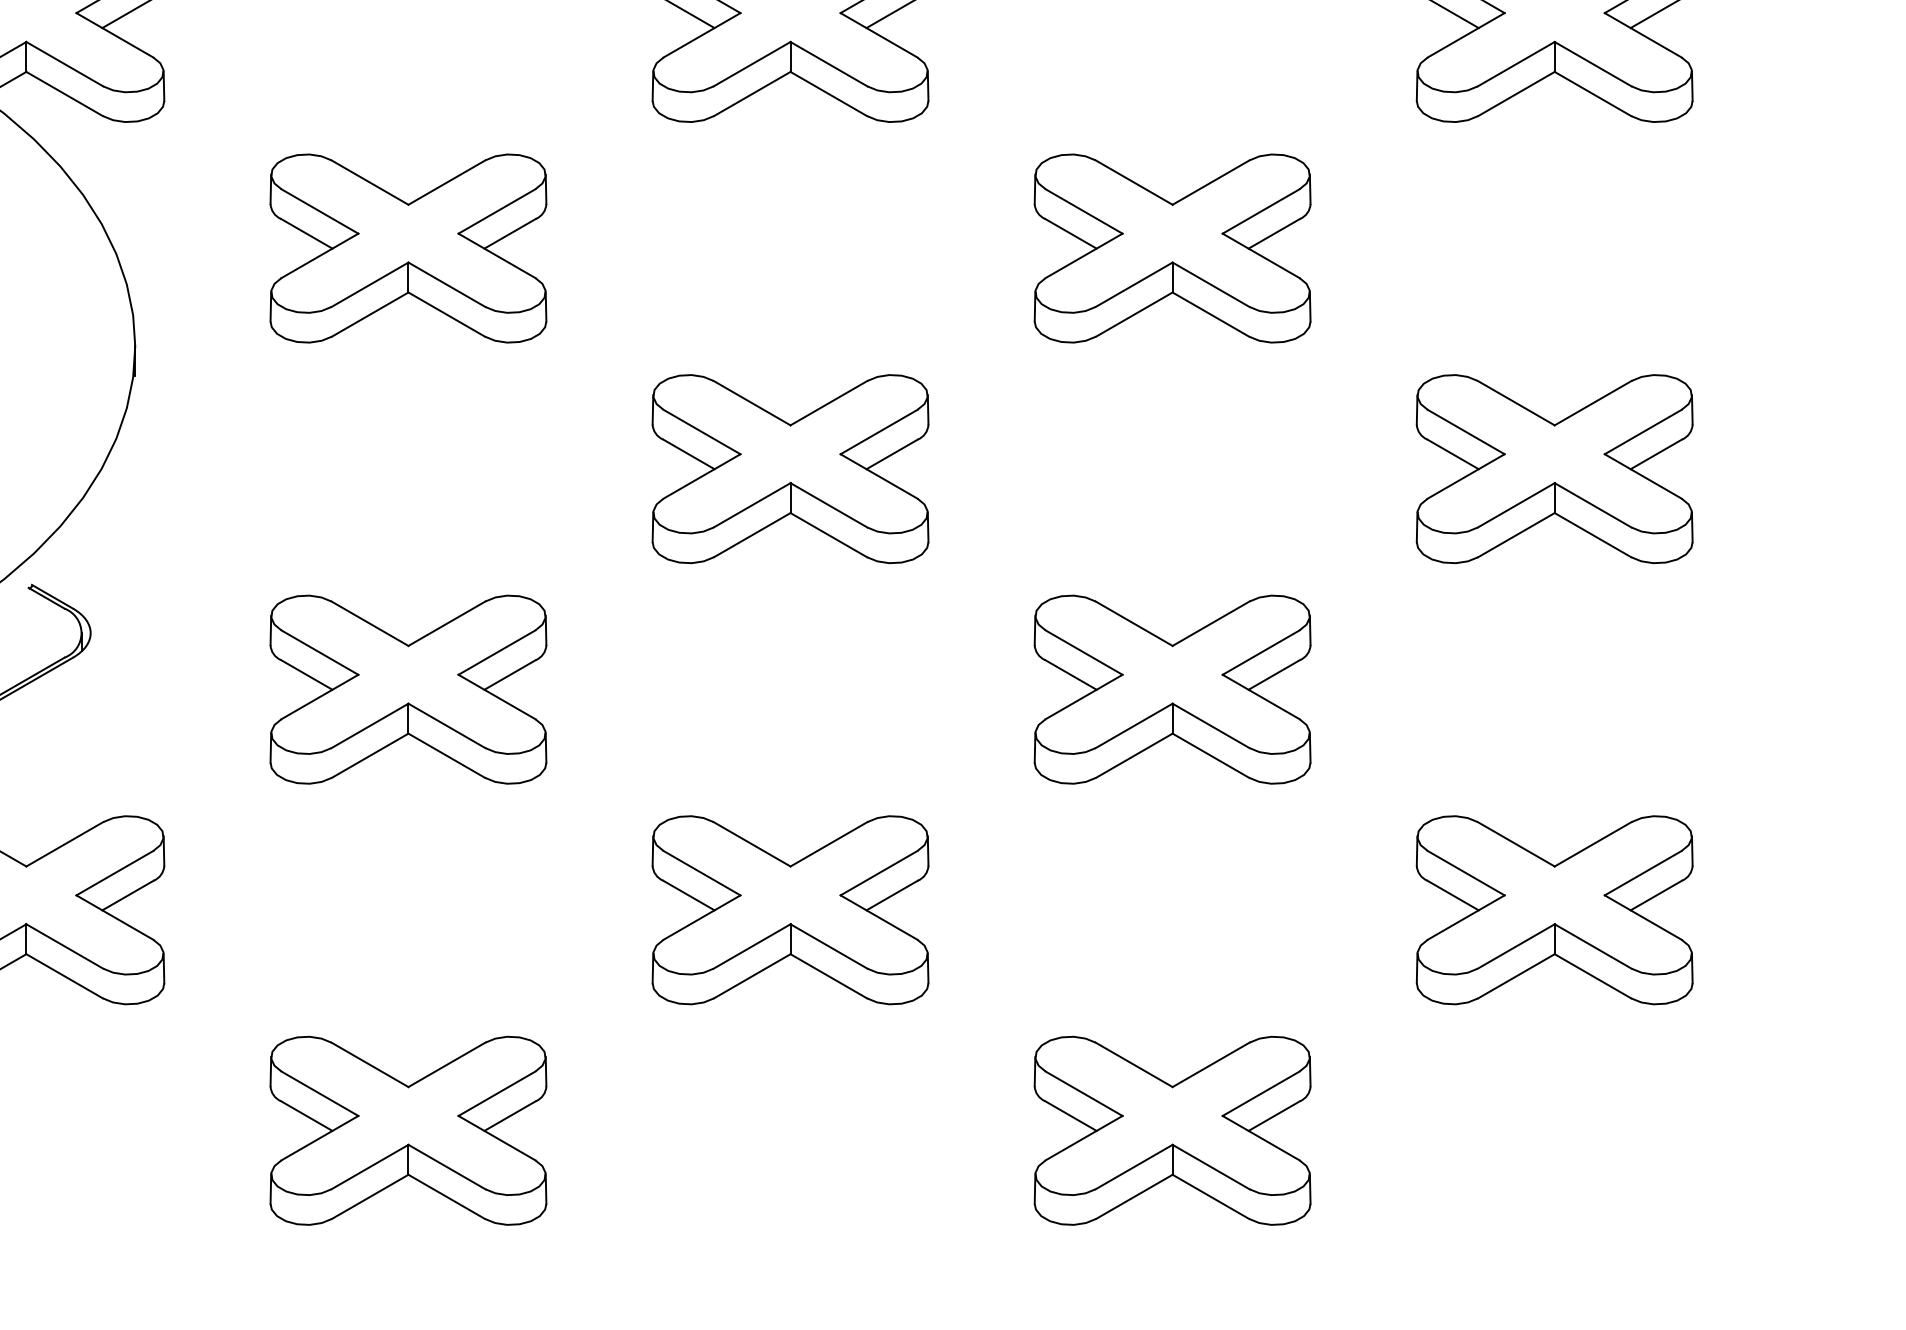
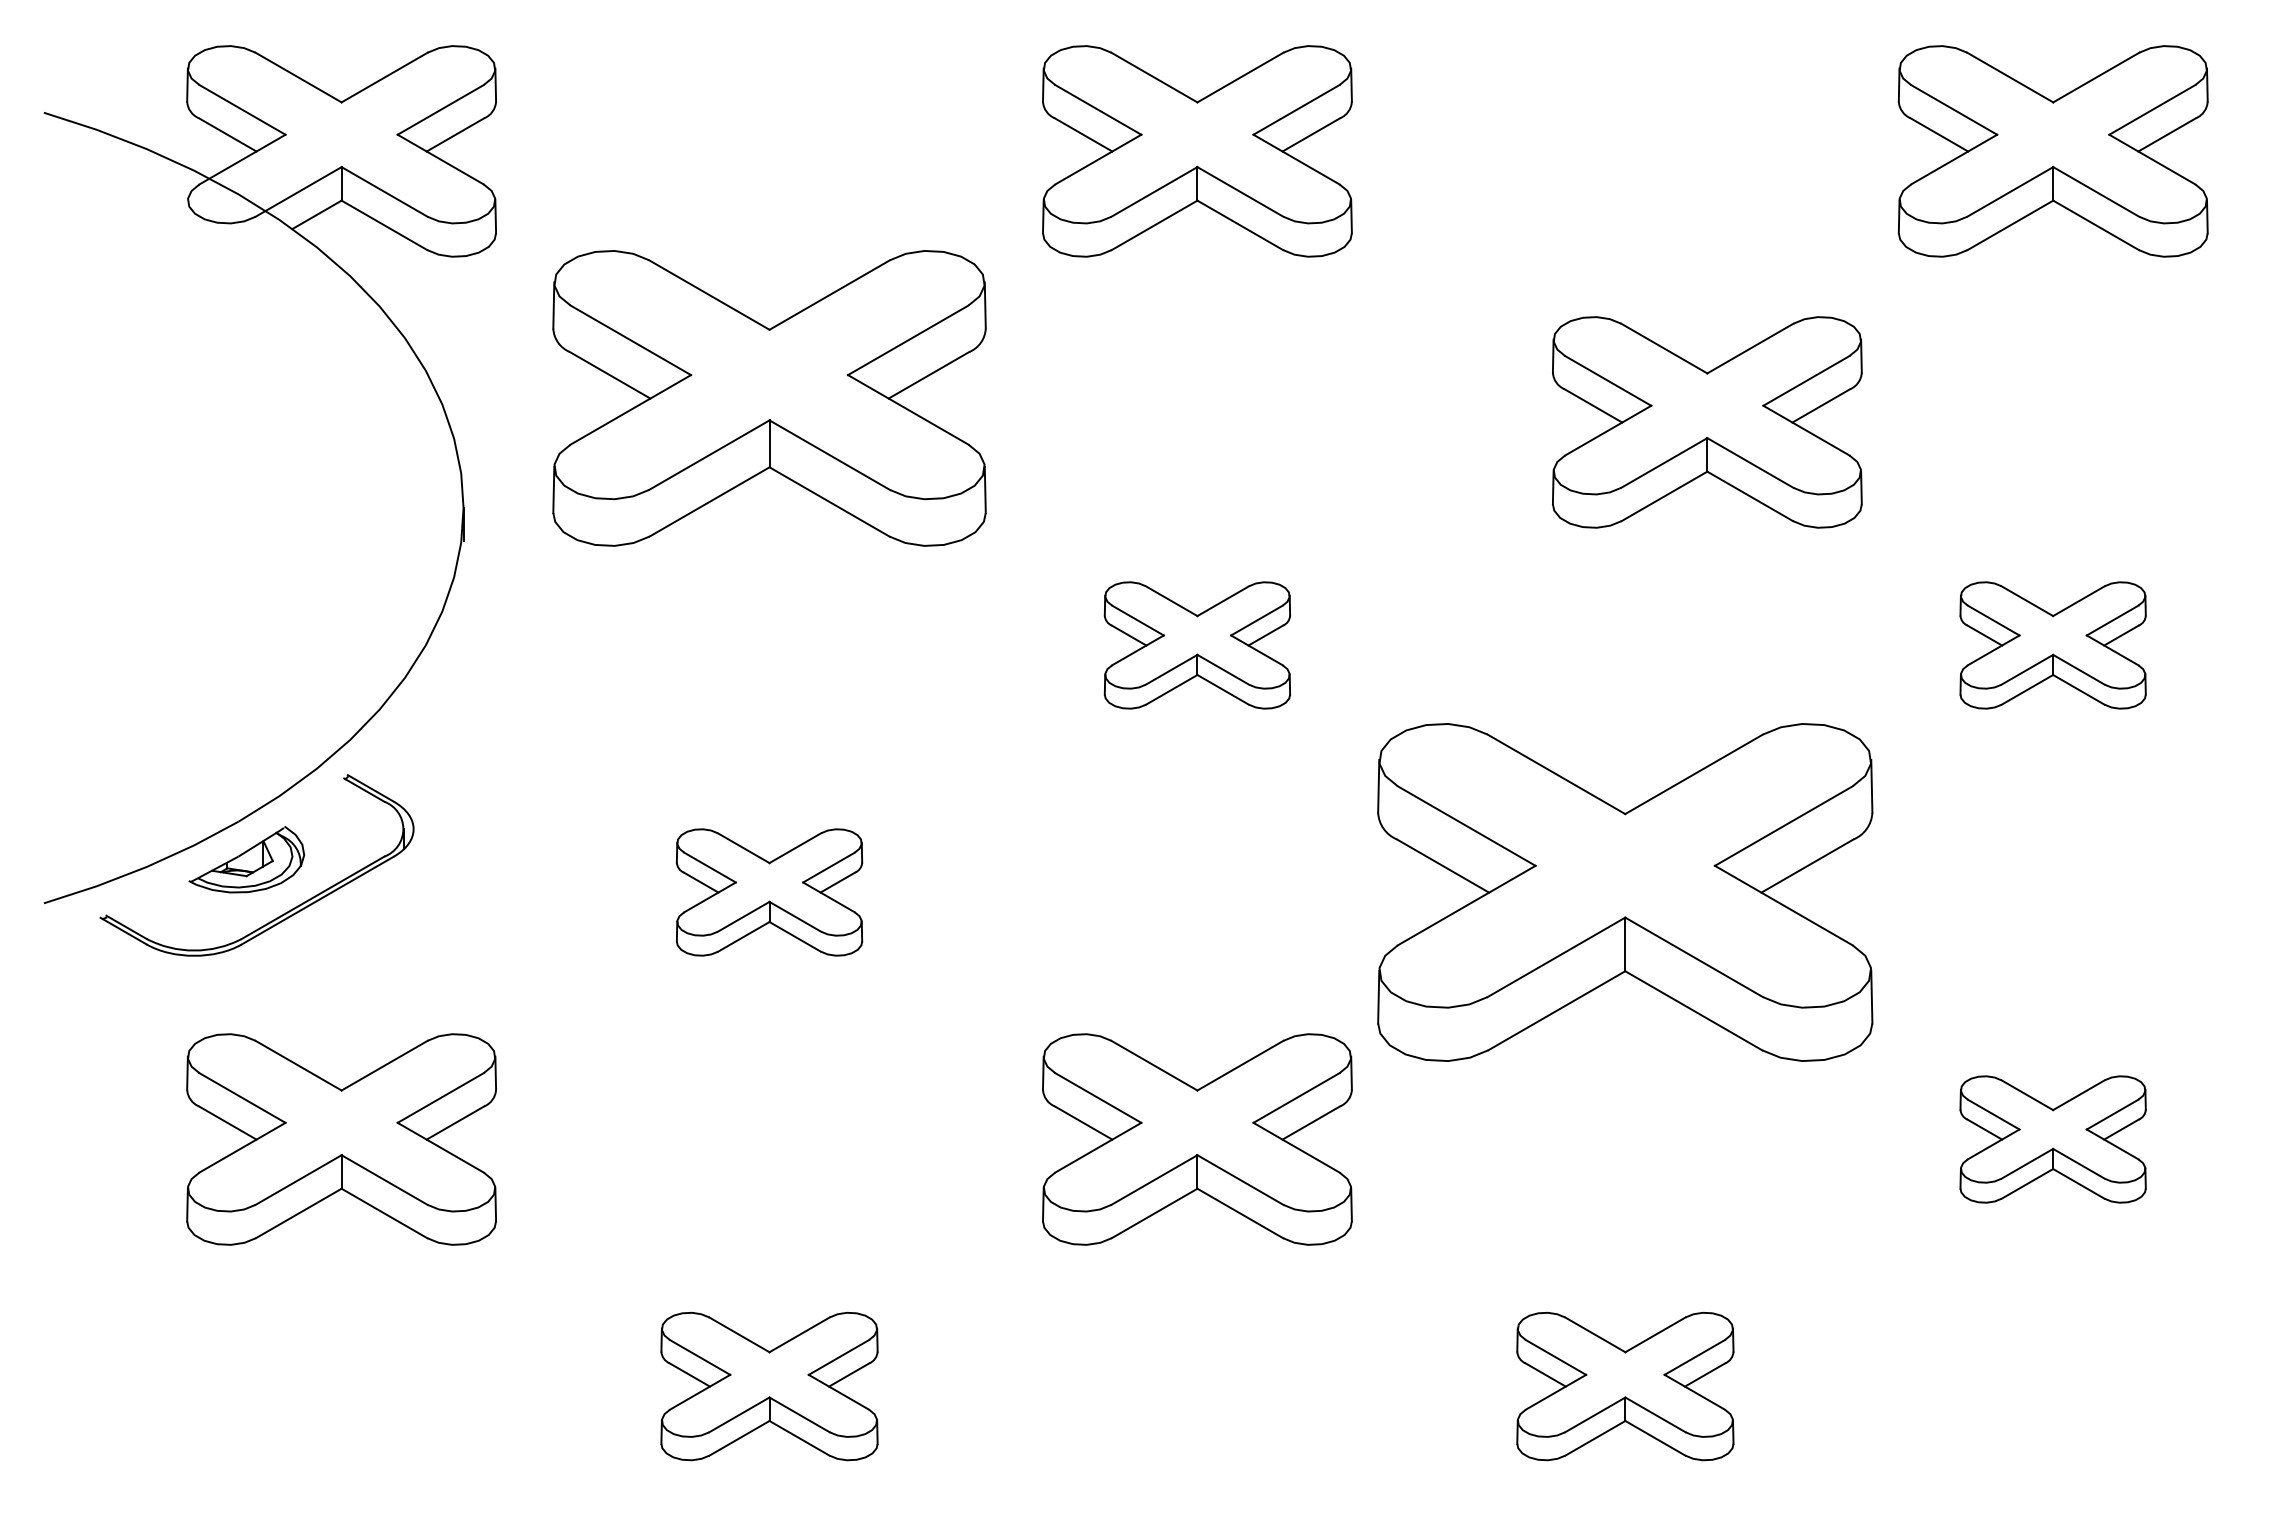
part: (408, 248) -> (769, 398), size x1.4
part: (1172, 248) -> (1707, 422), moved
part: (790, 469) -> (1197, 645), size x0.6
part: (1554, 469) -> (2052, 645), size x0.6
part: (408, 689) -> (769, 892), size x0.6
part: (1172, 689) -> (1625, 892), size x1.6
part: (1554, 910) -> (2052, 1139), size x0.6
part: (408, 1130) -> (769, 1386), size x0.7
part: (1172, 1130) -> (1625, 1386), size x0.7

